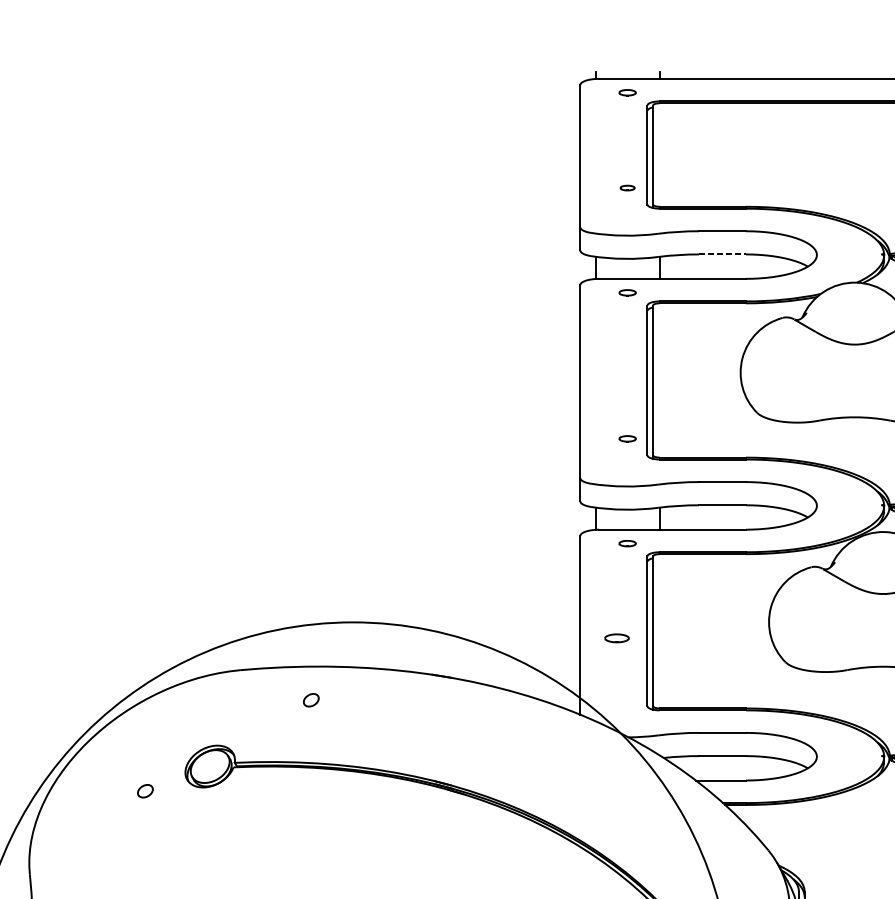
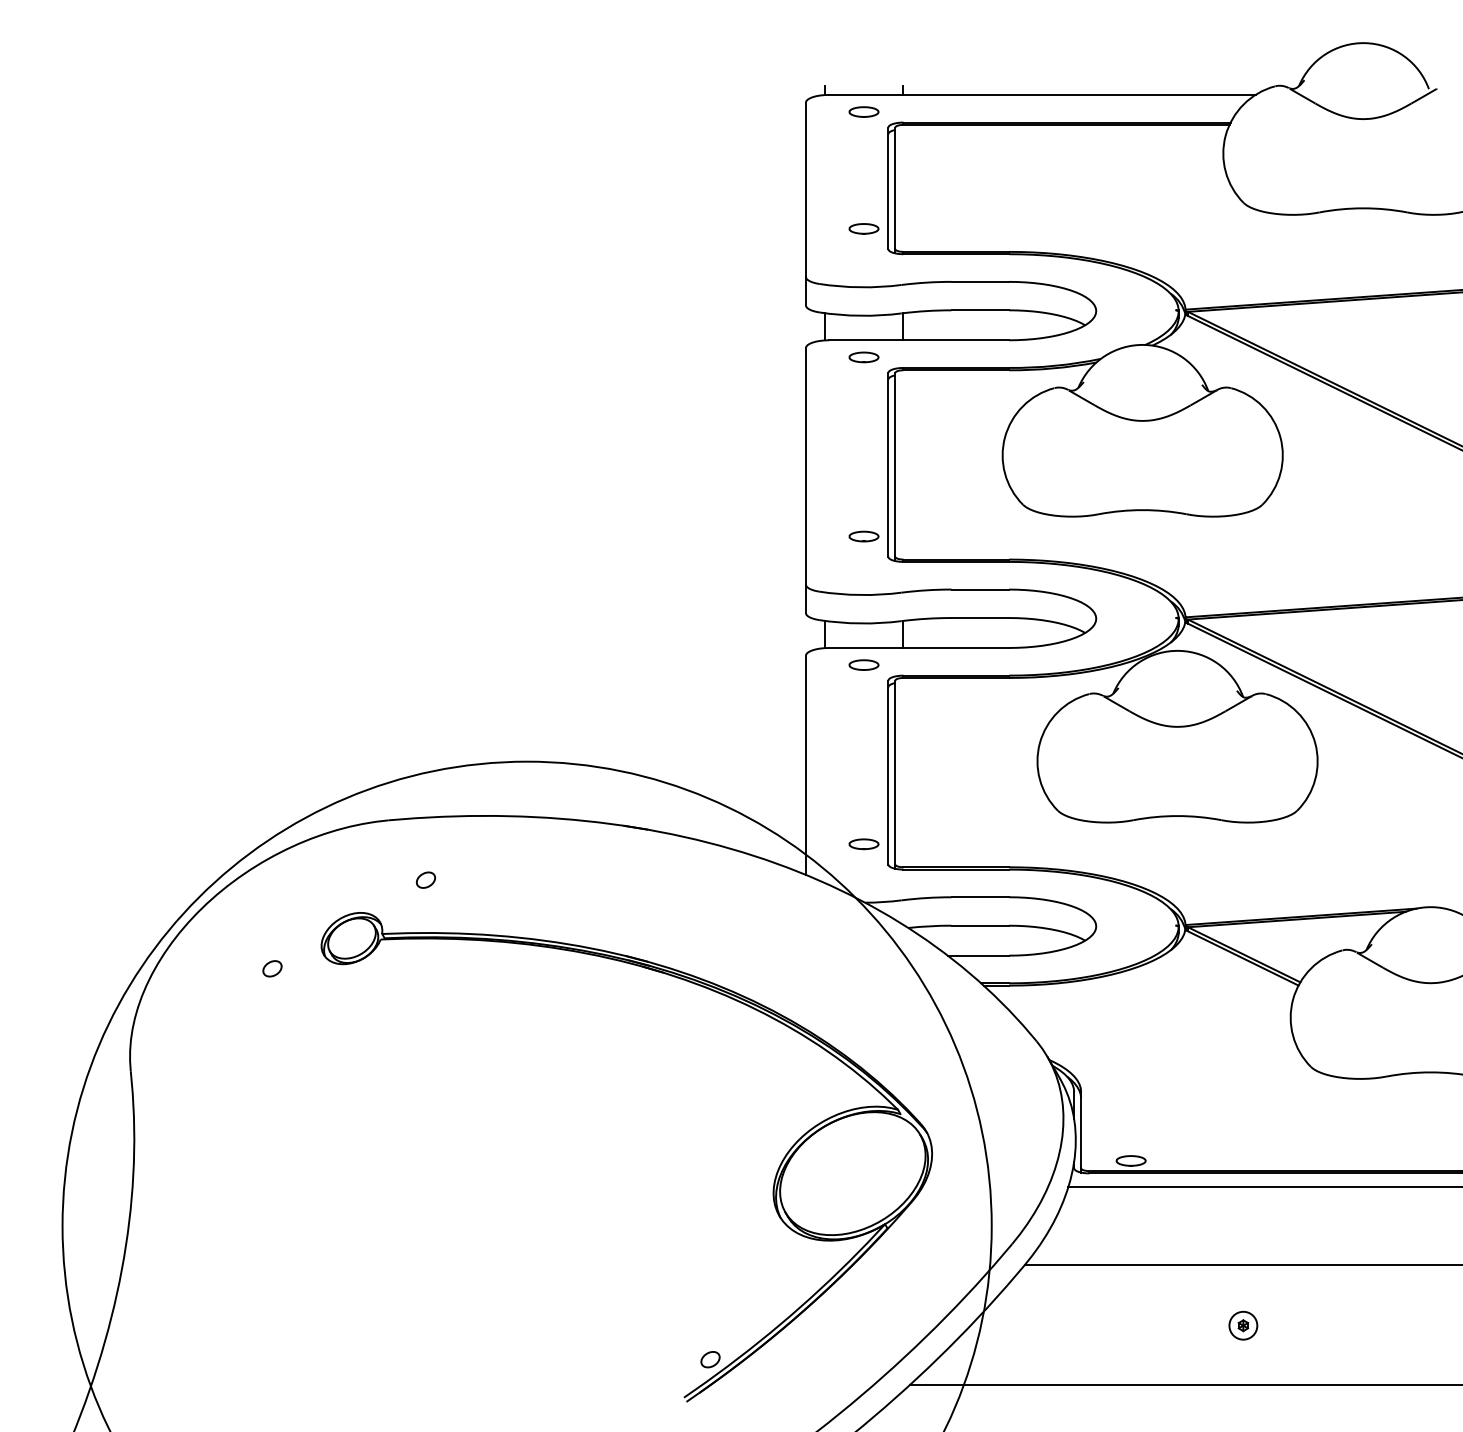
part: (627, 92) -> (863, 111), size x1.43
part: (627, 187) -> (863, 228), size x1.67
line: (722, 254) -> (980, 310), dashed -> solid
part: (627, 292) -> (863, 357), size x1.43
part: (627, 438) -> (863, 536), size x1.43
part: (627, 543) -> (863, 664), size x1.43
part: (616, 638) -> (863, 844), moved
part: (310, 699) -> (425, 879), moved

